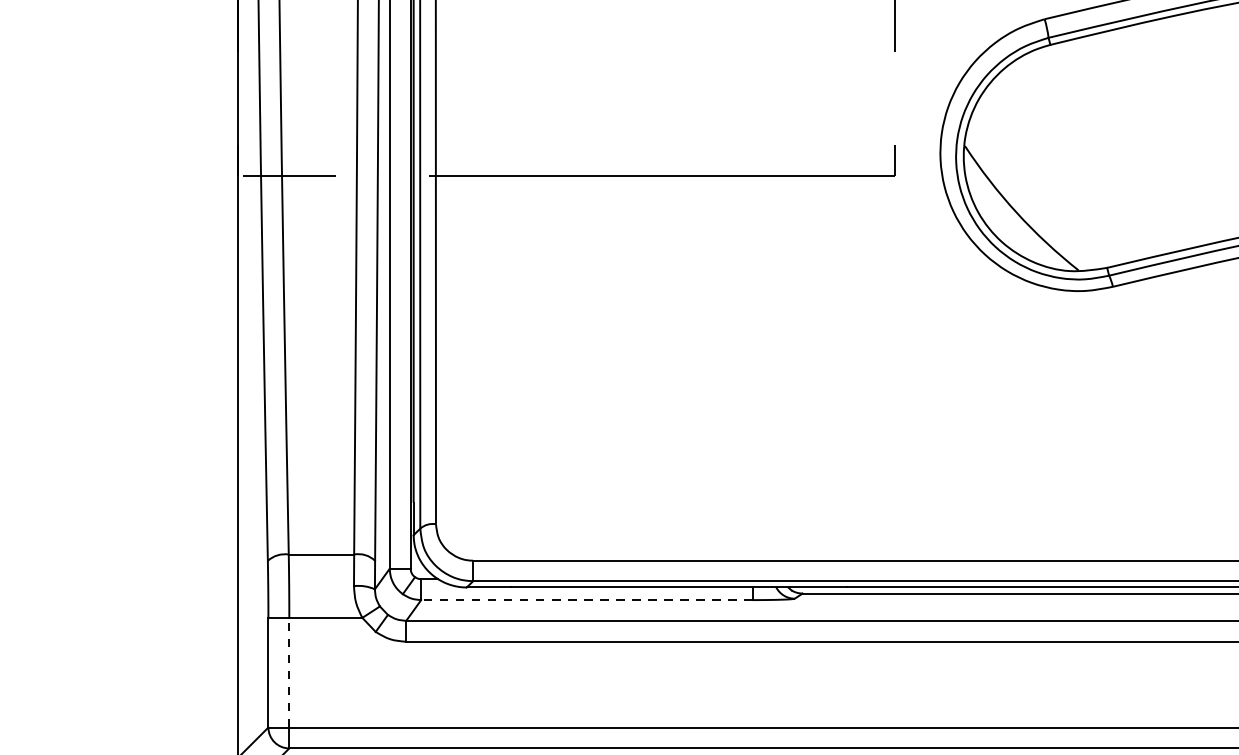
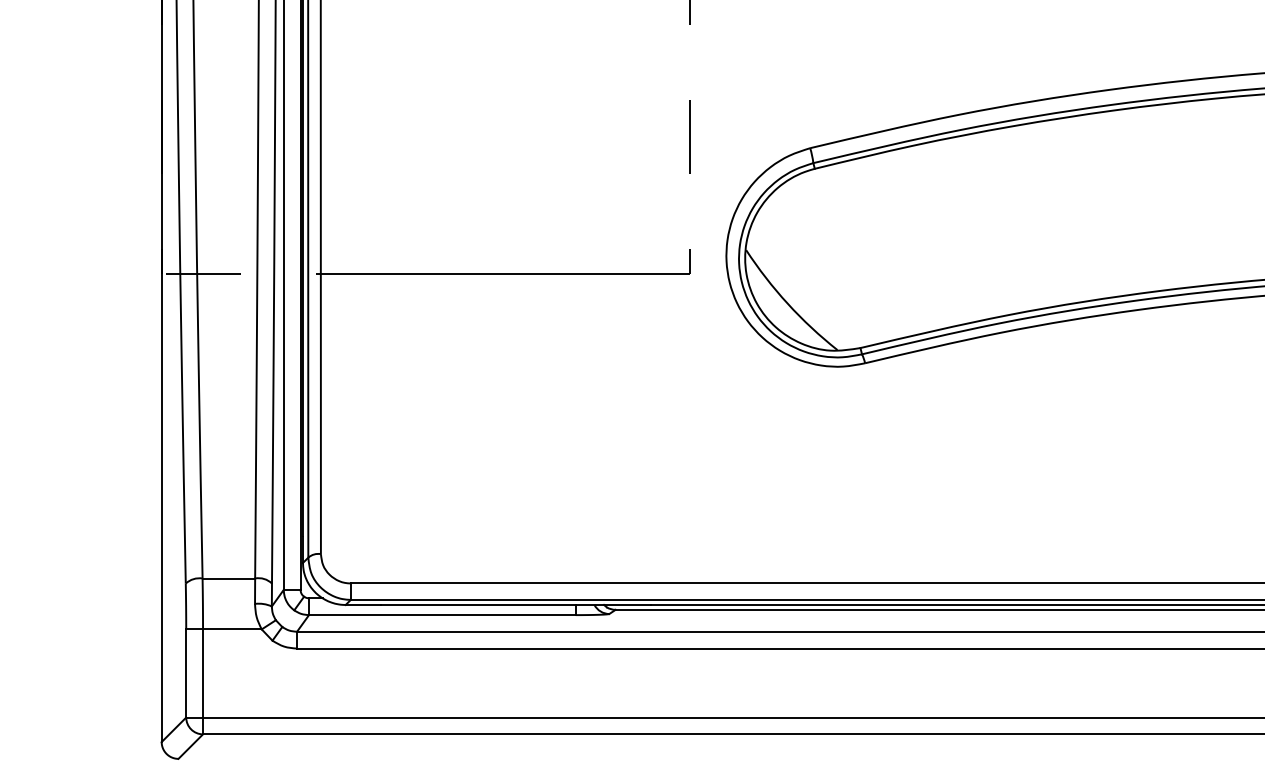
line: (585, 600) -> (441, 615), dashed -> solid
line: (289, 671) -> (203, 672), dashed -> solid

